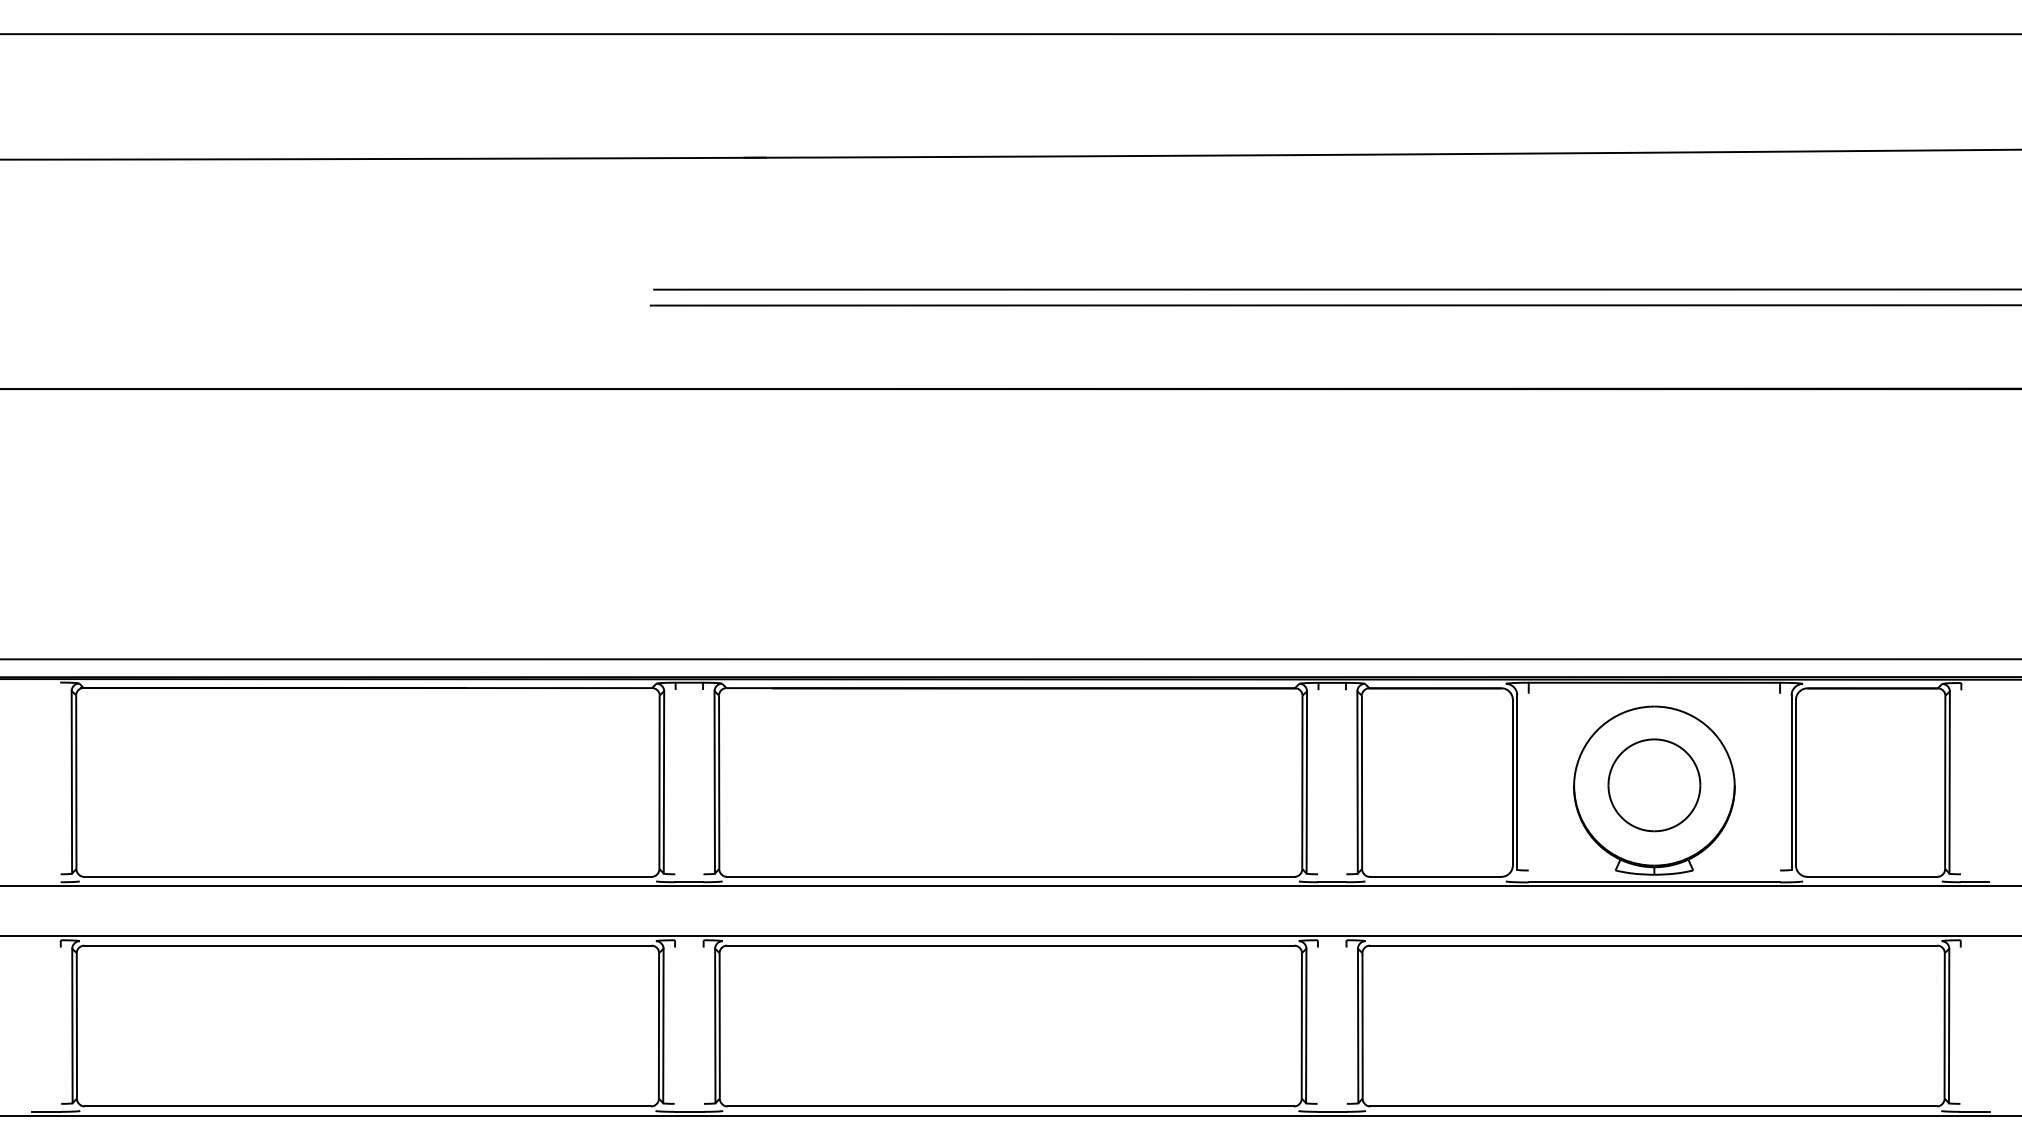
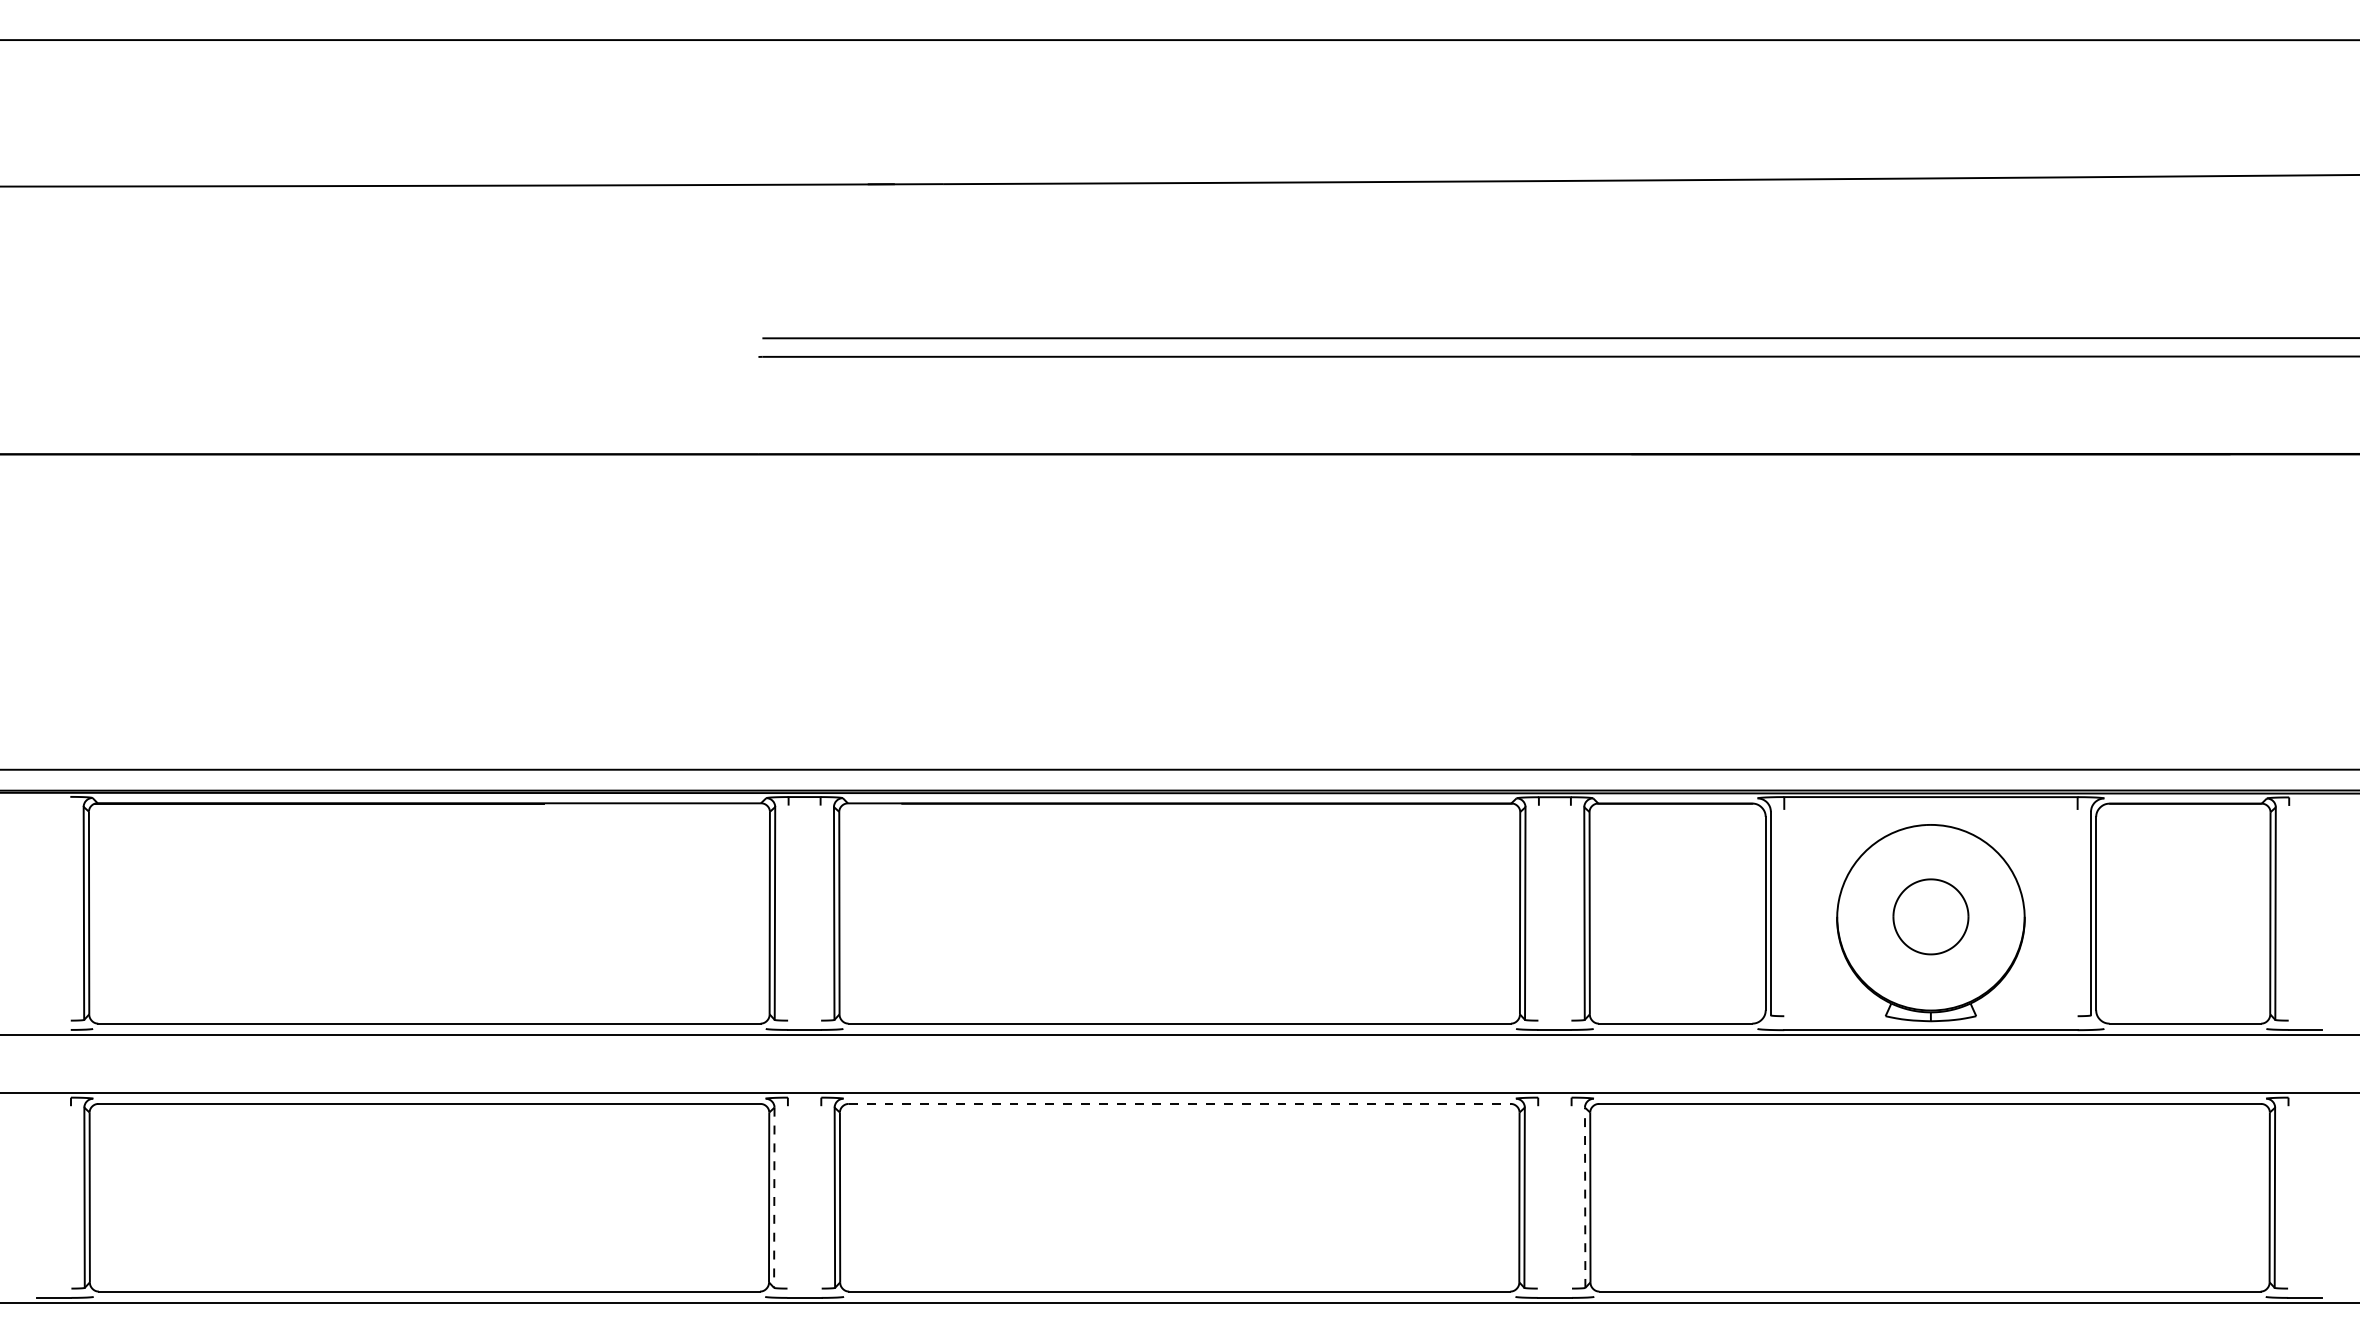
part: (1654, 785) -> (1930, 916), size x0.7
line: (1010, 945) -> (1179, 1103), solid -> dashed
line: (1358, 1025) -> (1585, 1197), solid -> dashed
line: (663, 1026) -> (774, 1198), solid -> dashed

